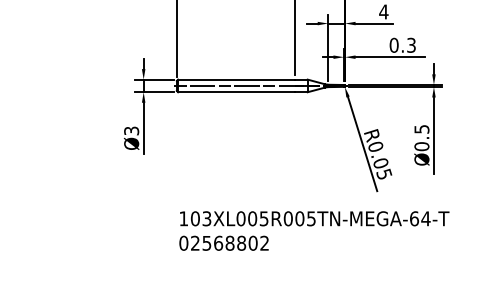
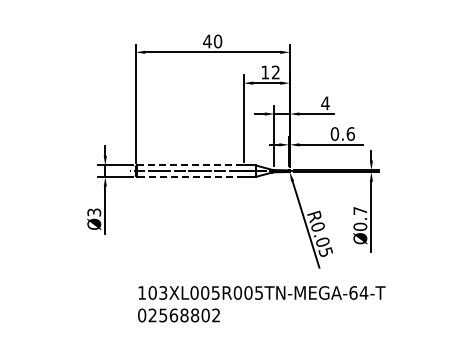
text: (411, 44) -> (350, 133), 0.3 -> 0.6
line: (236, 79) -> (190, 165), solid -> dashed
line: (235, 91) -> (189, 176), solid -> dashed
text: (422, 128) -> (360, 210), Ø0.5 -> Ø0.7

